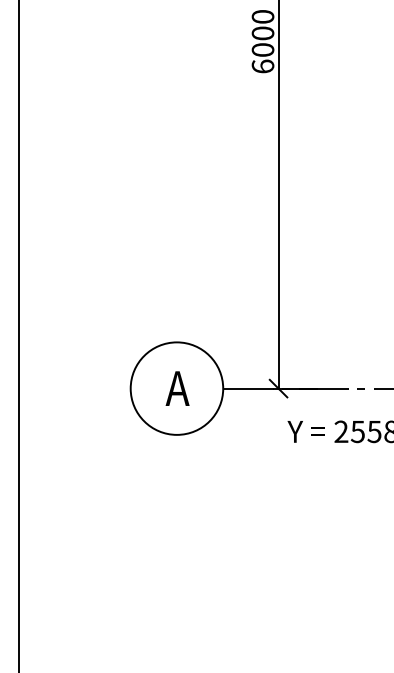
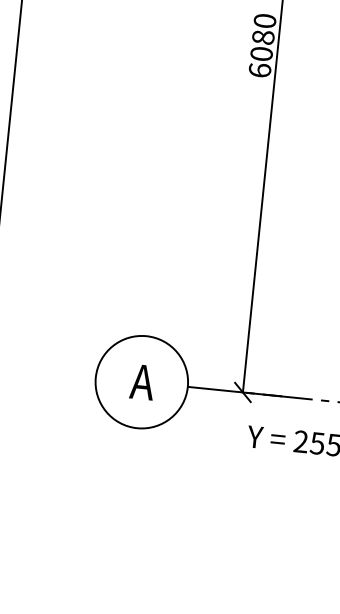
text: (263, 33) -> (263, 37), 6000 -> 6080

